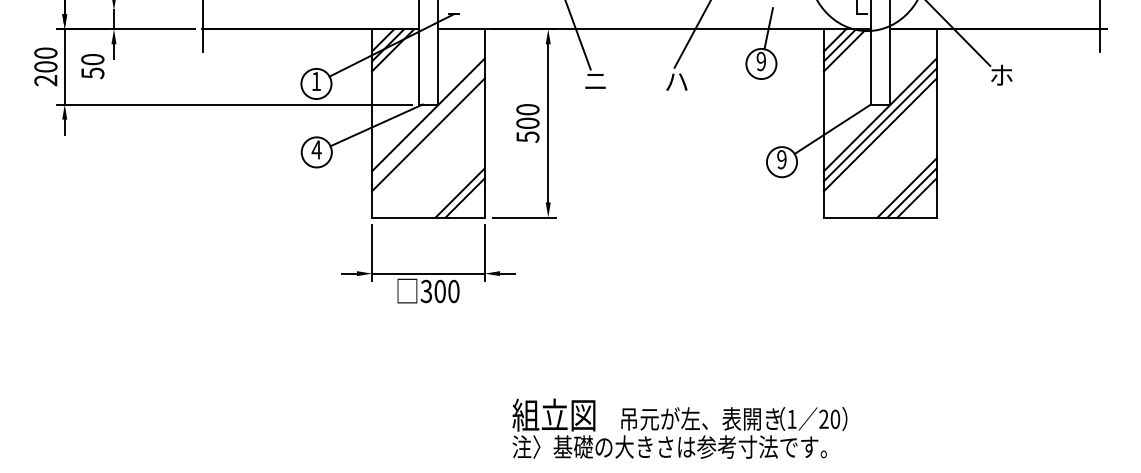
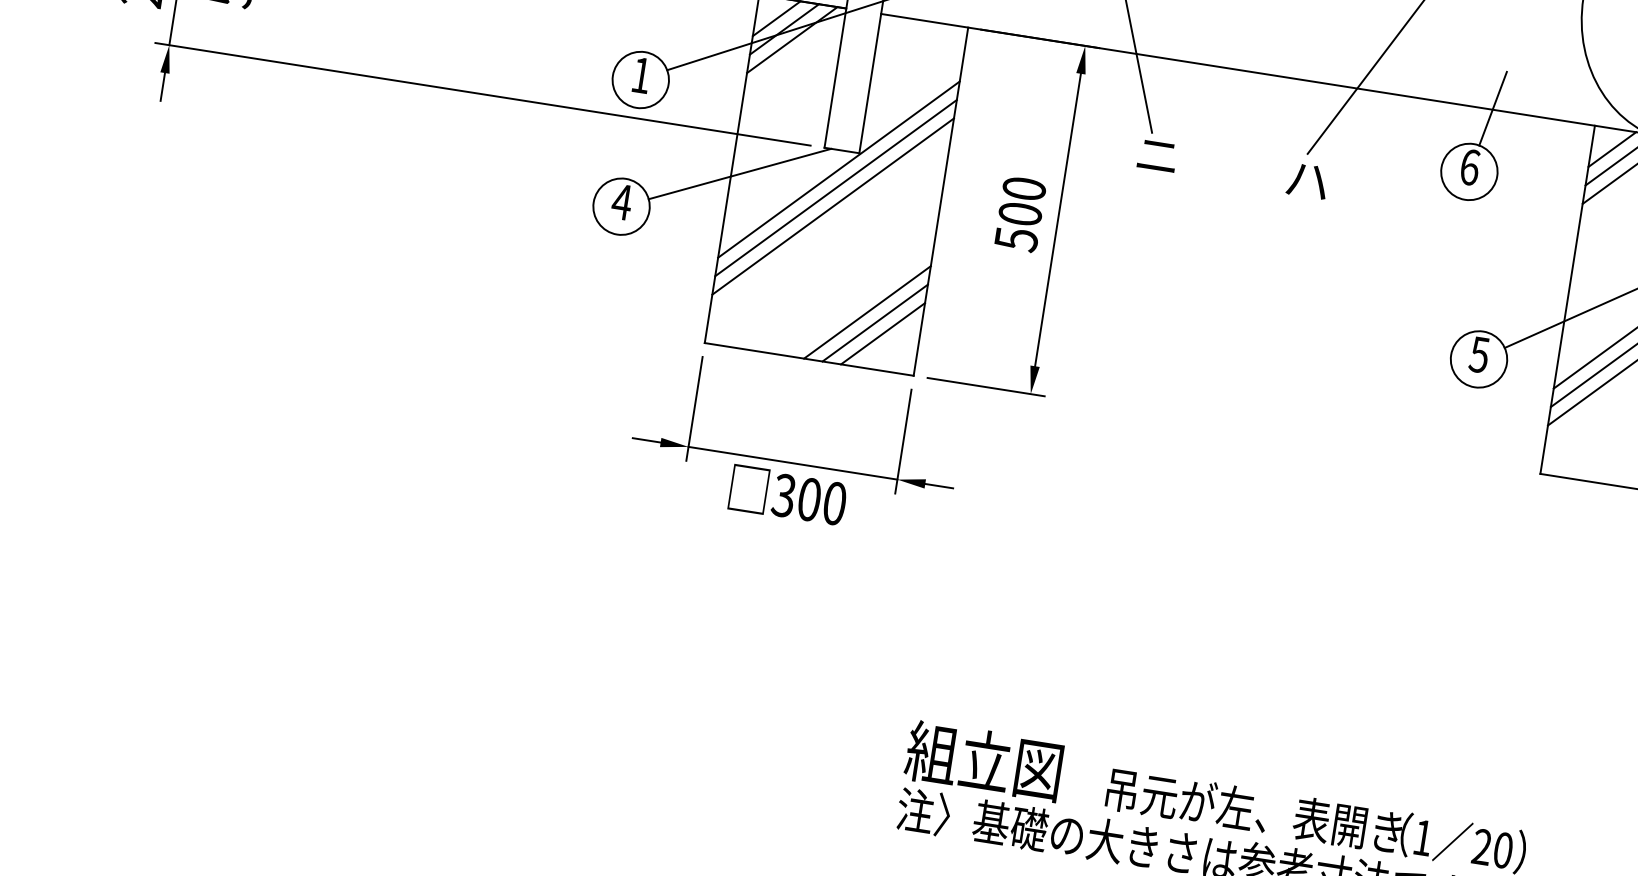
text: (761, 61) -> (1470, 167), 9 -> 6
line: (427, 124) -> (834, 187), added
text: (781, 159) -> (1478, 354), 9 -> 5
line: (454, 187) -> (866, 311), added

